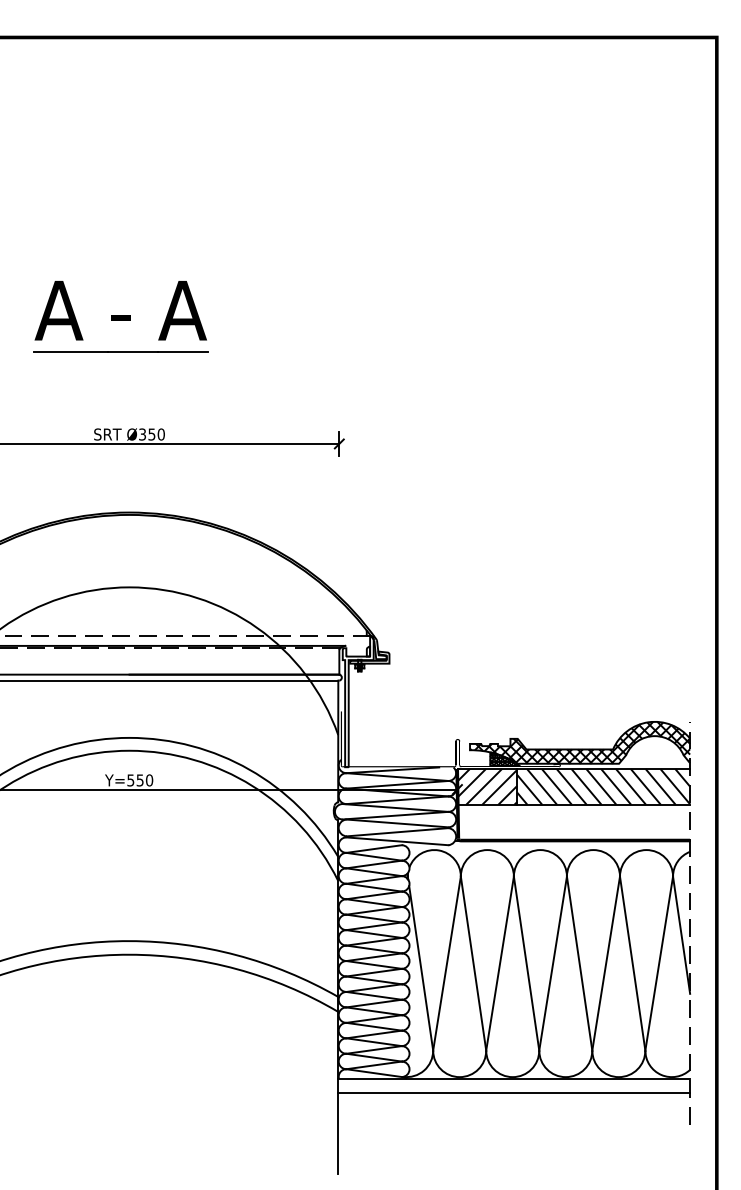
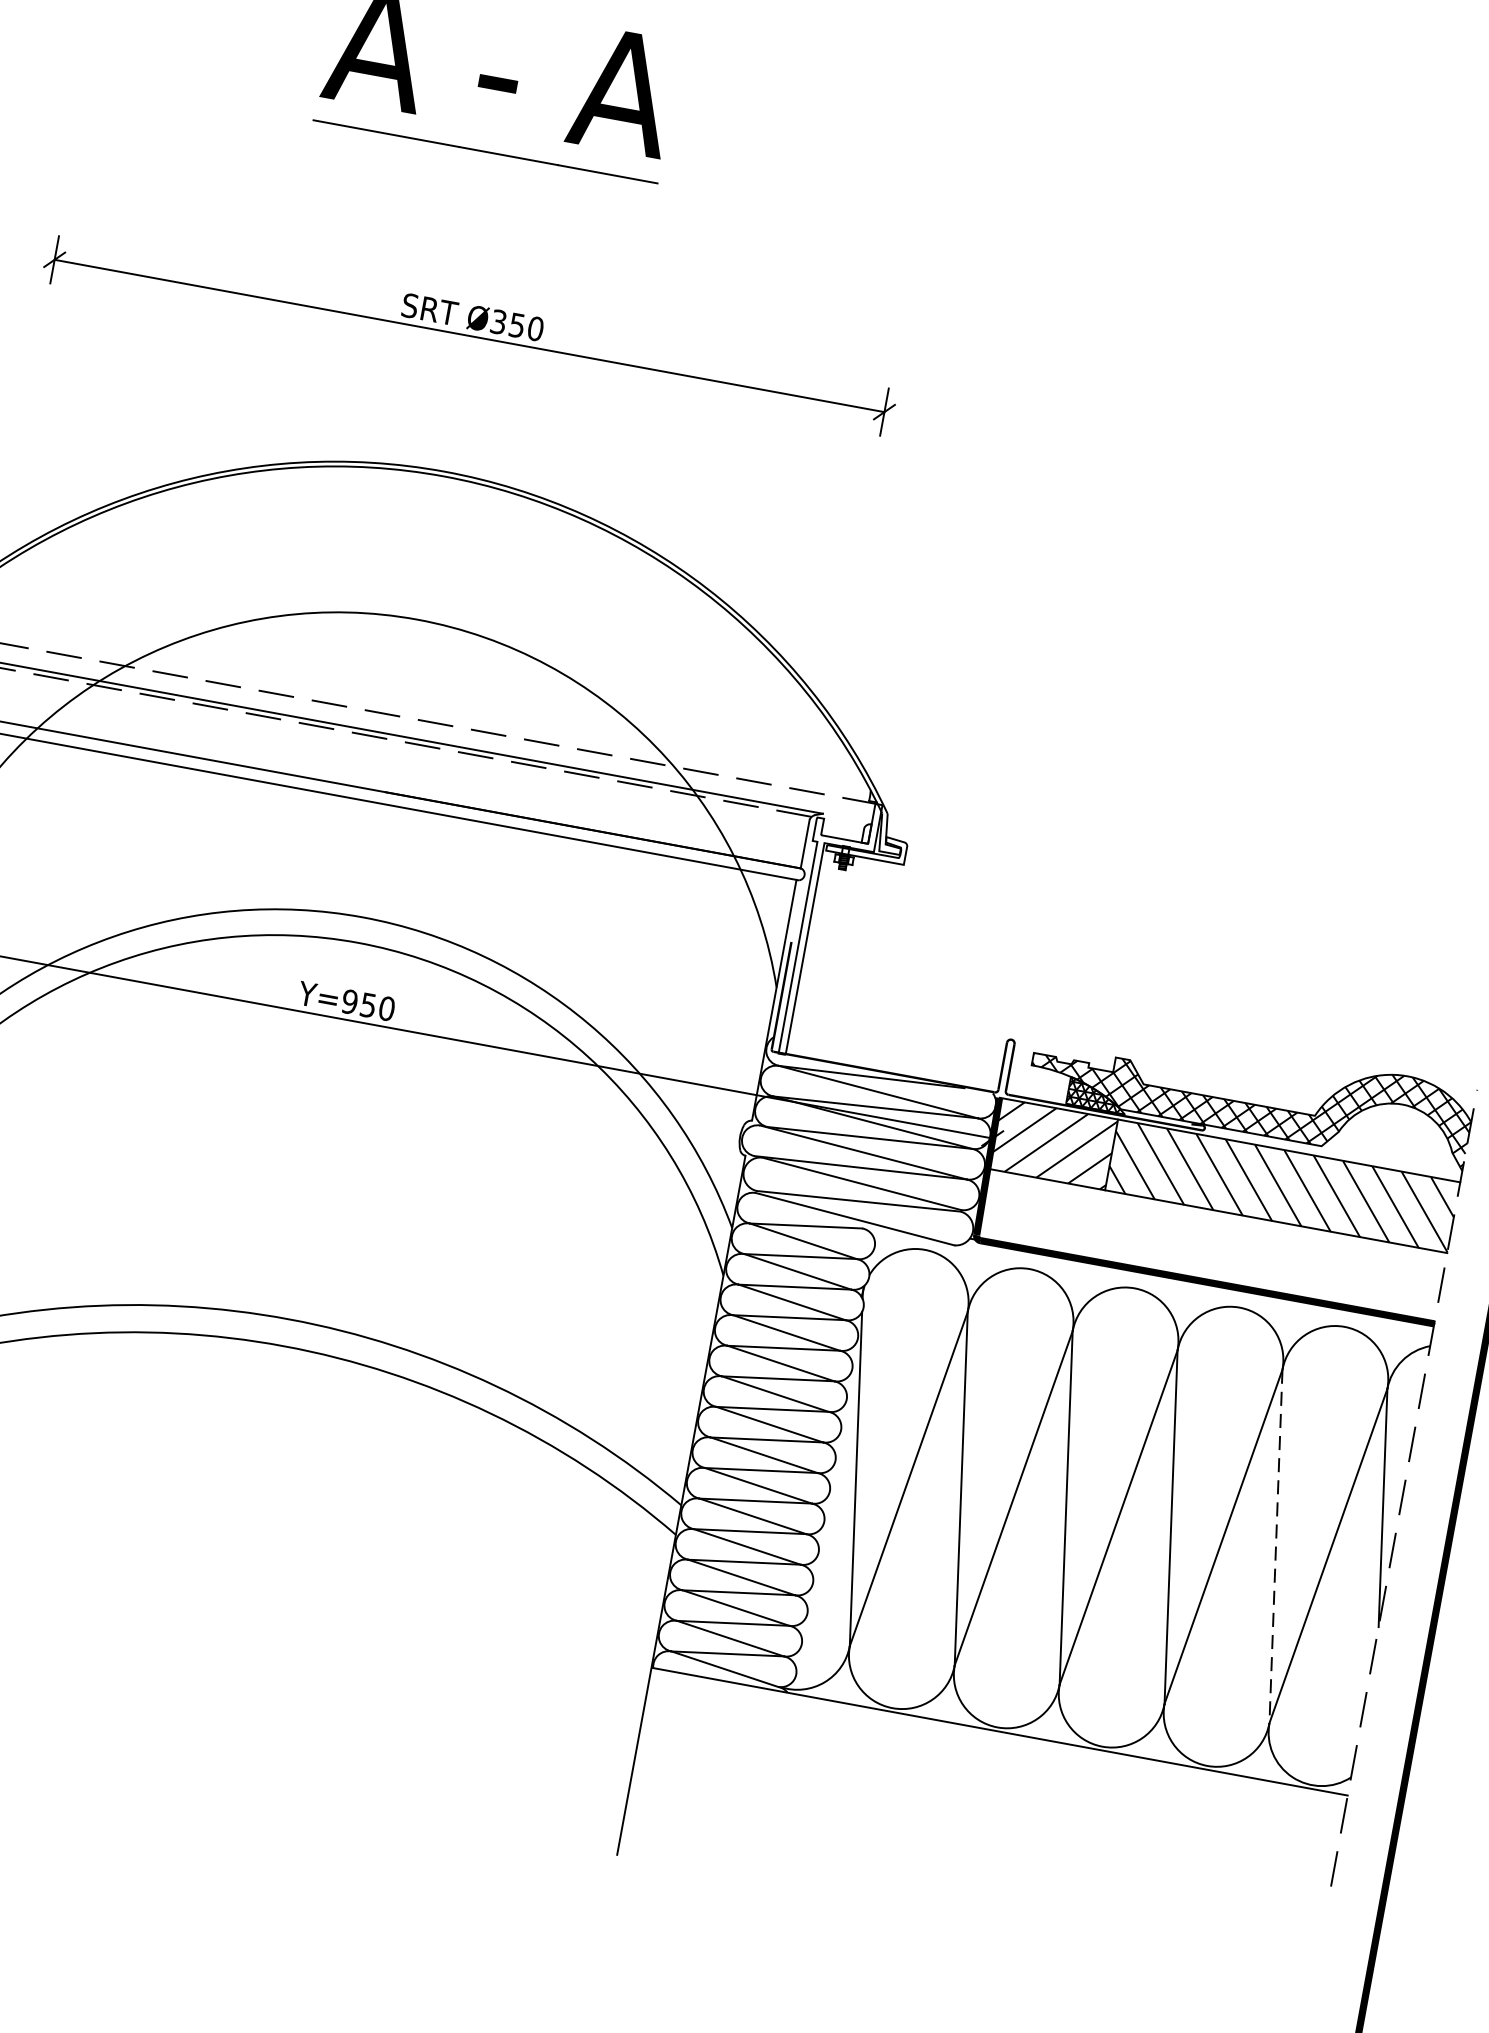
text: (130, 780) -> (349, 1001), Y=550 -> Y=950
line: (632, 963) -> (1275, 1546), solid -> dashed
line: (514, 1093) -> (995, 1760), removed

